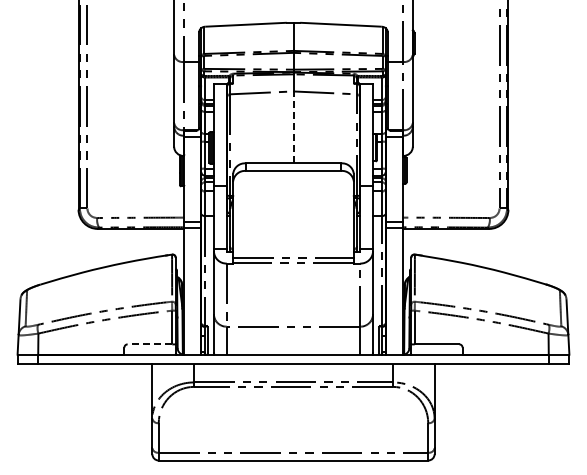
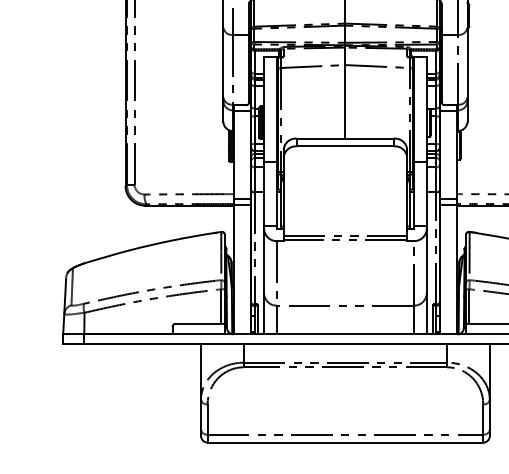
line: (293, 127) -> (345, 101), dashed -> solid
line: (149, 344) -> (198, 323), dashed -> solid

